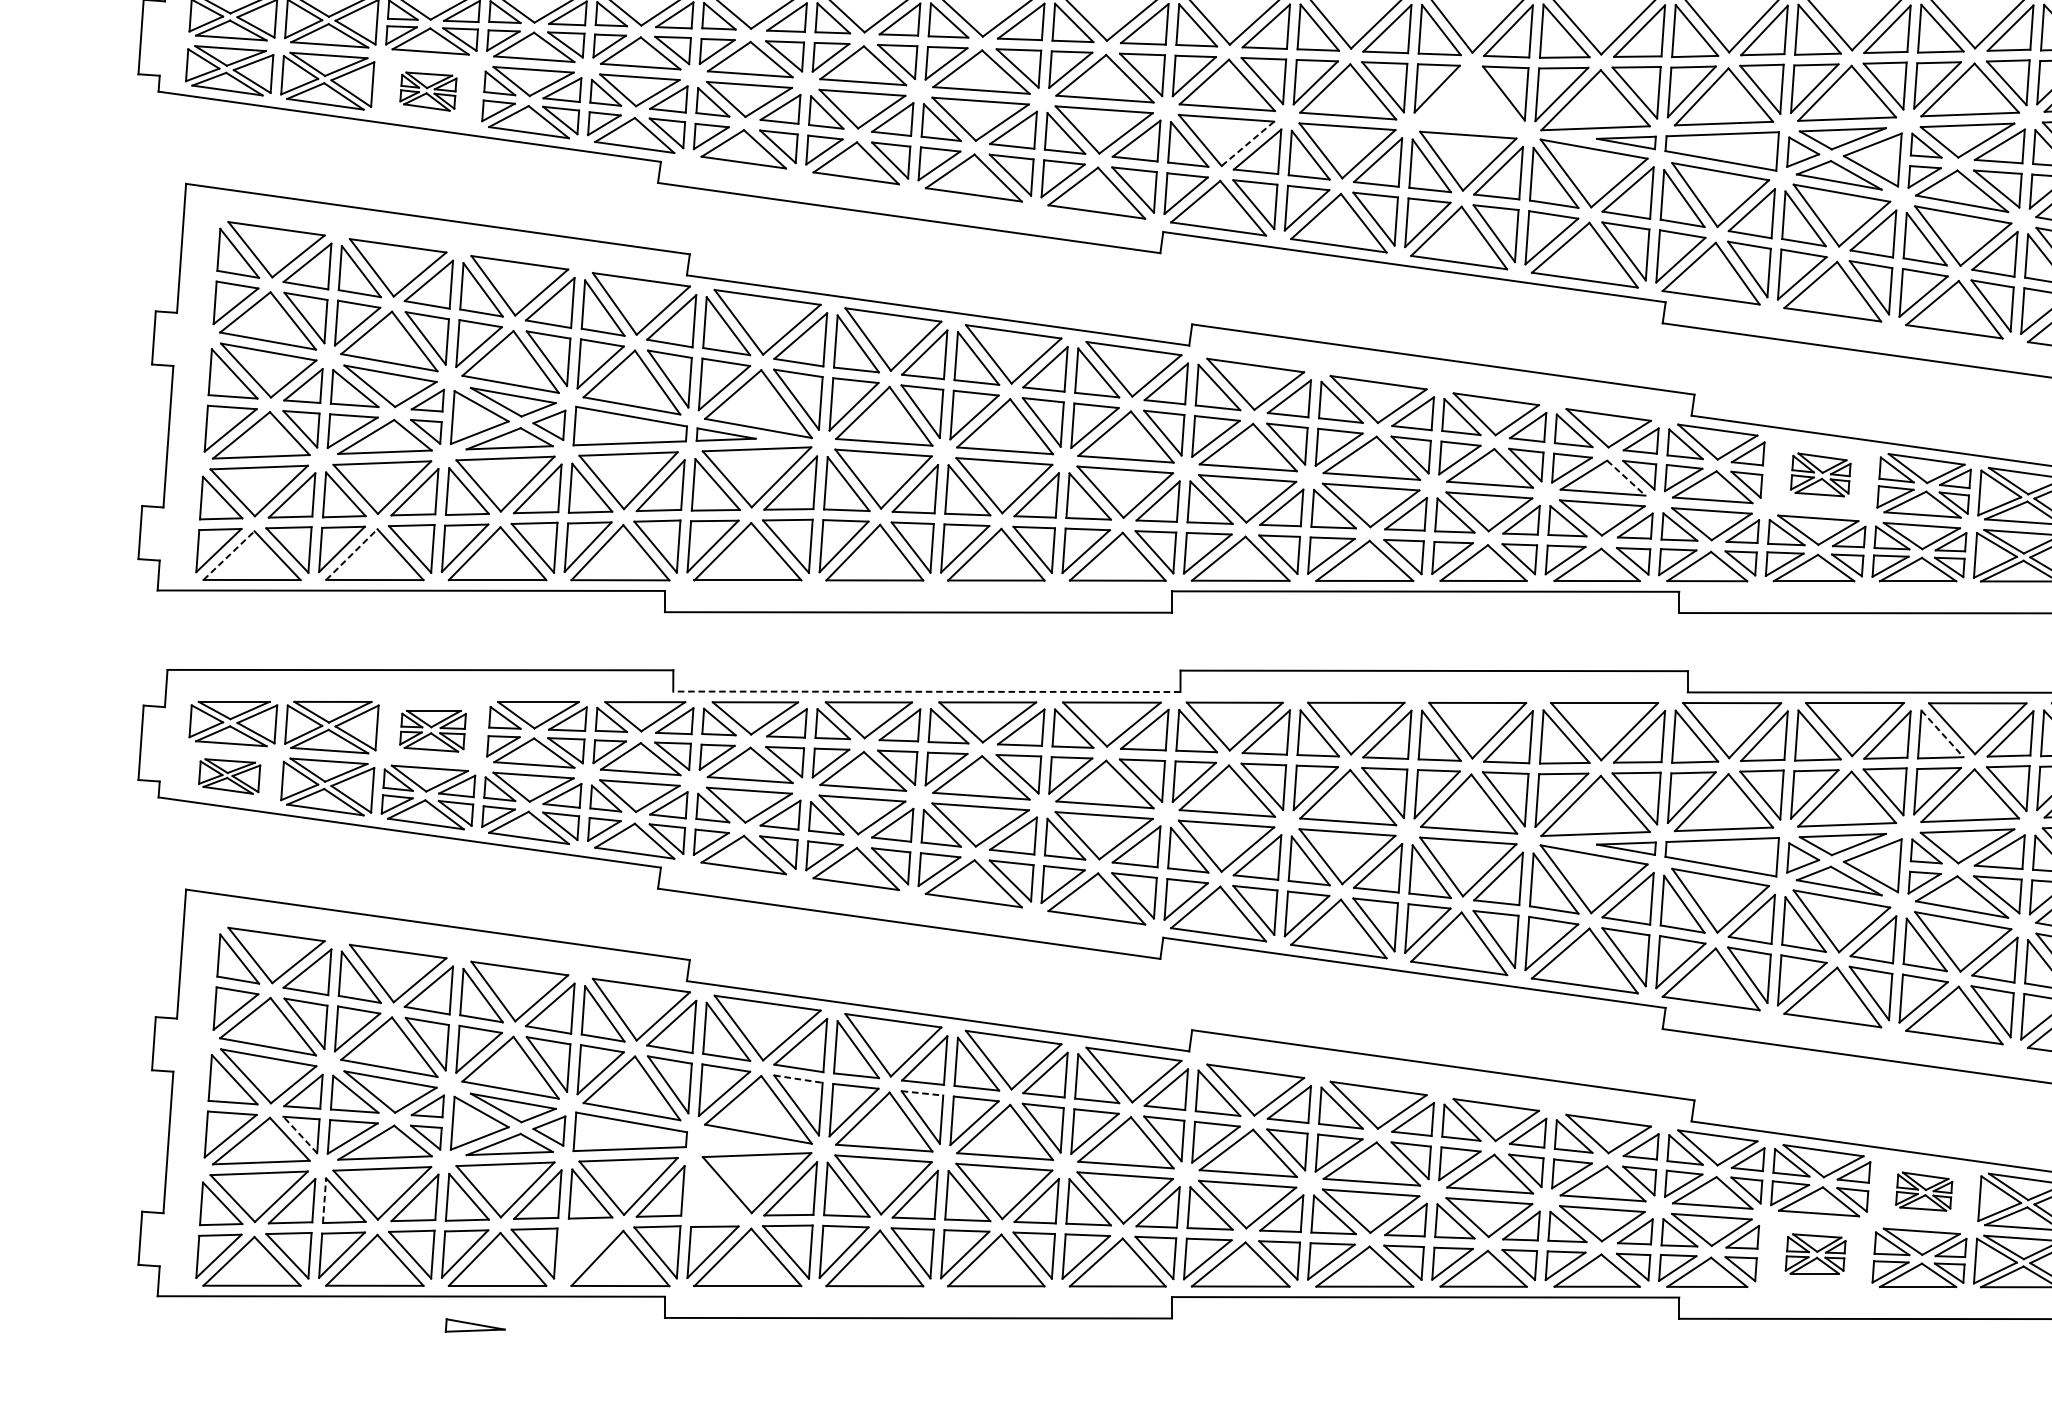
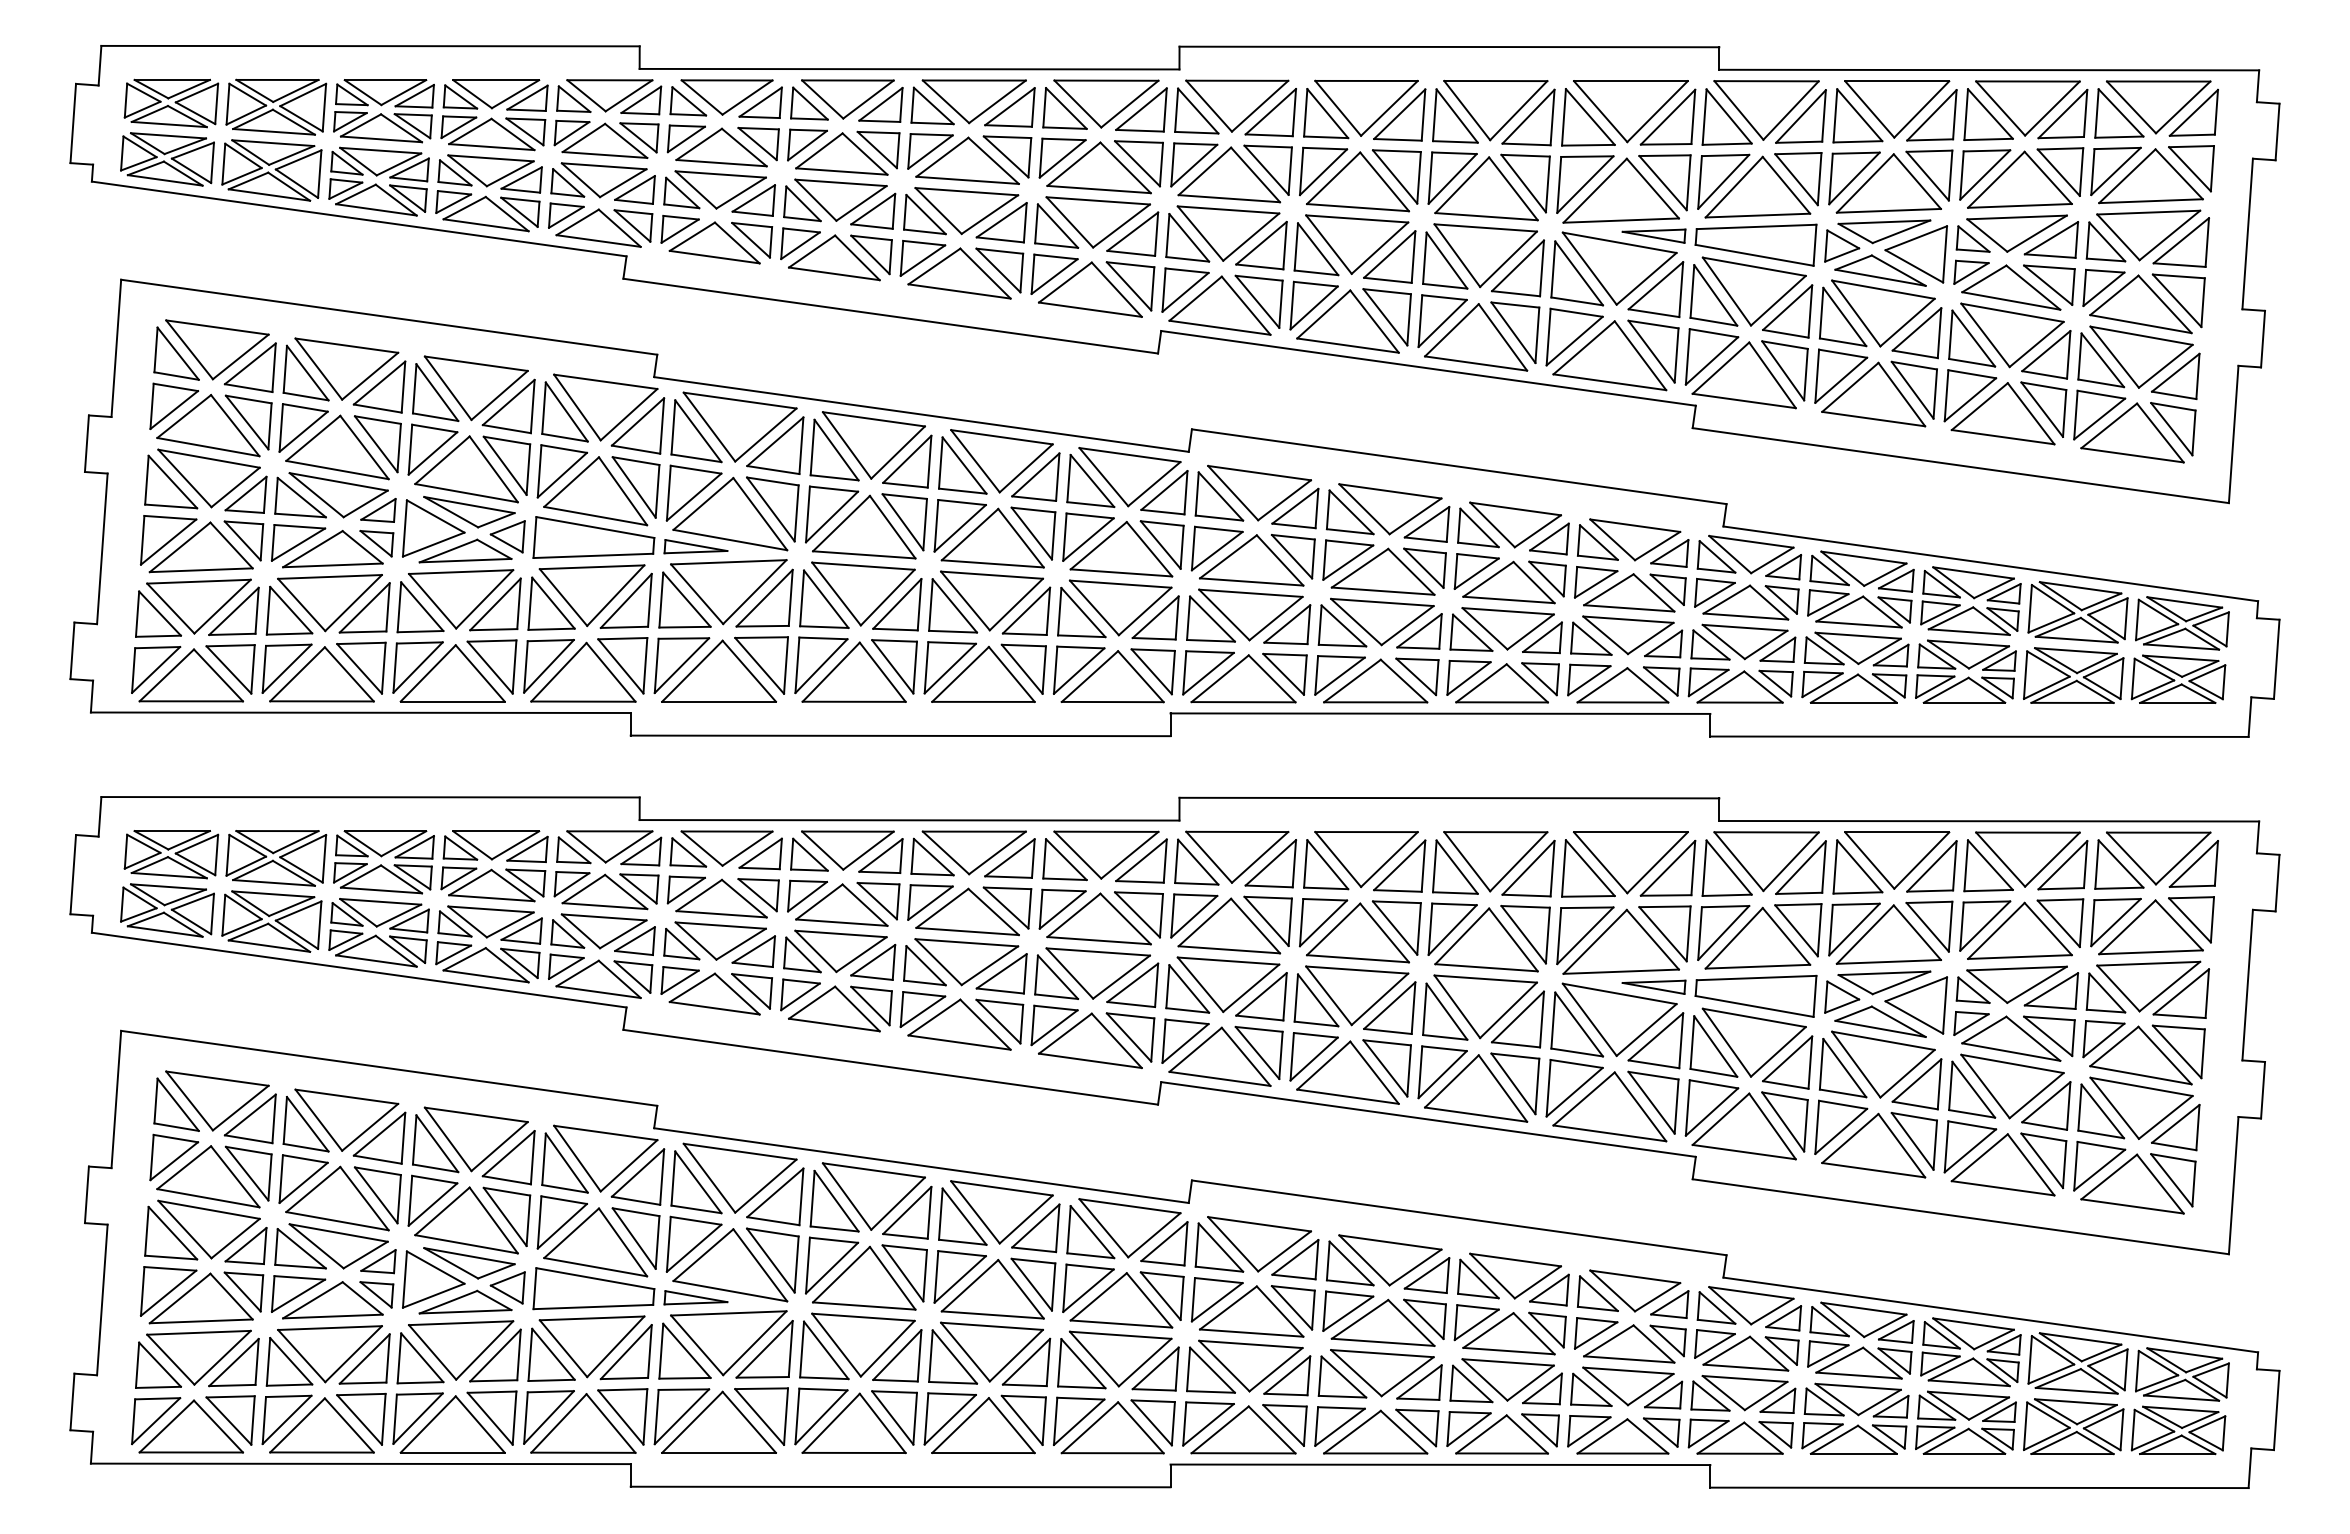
part: (427, 91) -> (378, 181), size x1.67
part: (1468, 98) -> (1486, 188), added
line: (1248, 144) -> (1251, 237), dashed -> solid
part: (1820, 474) -> (1860, 589), size x1.67
line: (1625, 477) -> (1653, 592), dashed -> solid
line: (351, 553) -> (297, 673), dashed -> solid
line: (228, 555) -> (166, 675), dashed -> solid
line: (926, 691) -> (909, 820), dashed -> solid
part: (432, 731) -> (383, 862), size x1.43
line: (1942, 734) -> (1990, 865), dashed -> solid
part: (229, 776) -> (167, 910), size x1.43
line: (799, 1079) -> (773, 1232), dashed -> solid
line: (923, 1093) -> (905, 1247), dashed -> solid
line: (300, 1134) -> (242, 1291), dashed -> solid
part: (715, 1189) -> (684, 1350), added
part: (1923, 1191) -> (1970, 1352), size x1.67
line: (324, 1200) -> (268, 1361), dashed -> solid
part: (587, 1252) -> (548, 1417), added
part: (1815, 1253) -> (1855, 1418), size x1.67
part: (474, 1325) -> (695, 1297), moved

